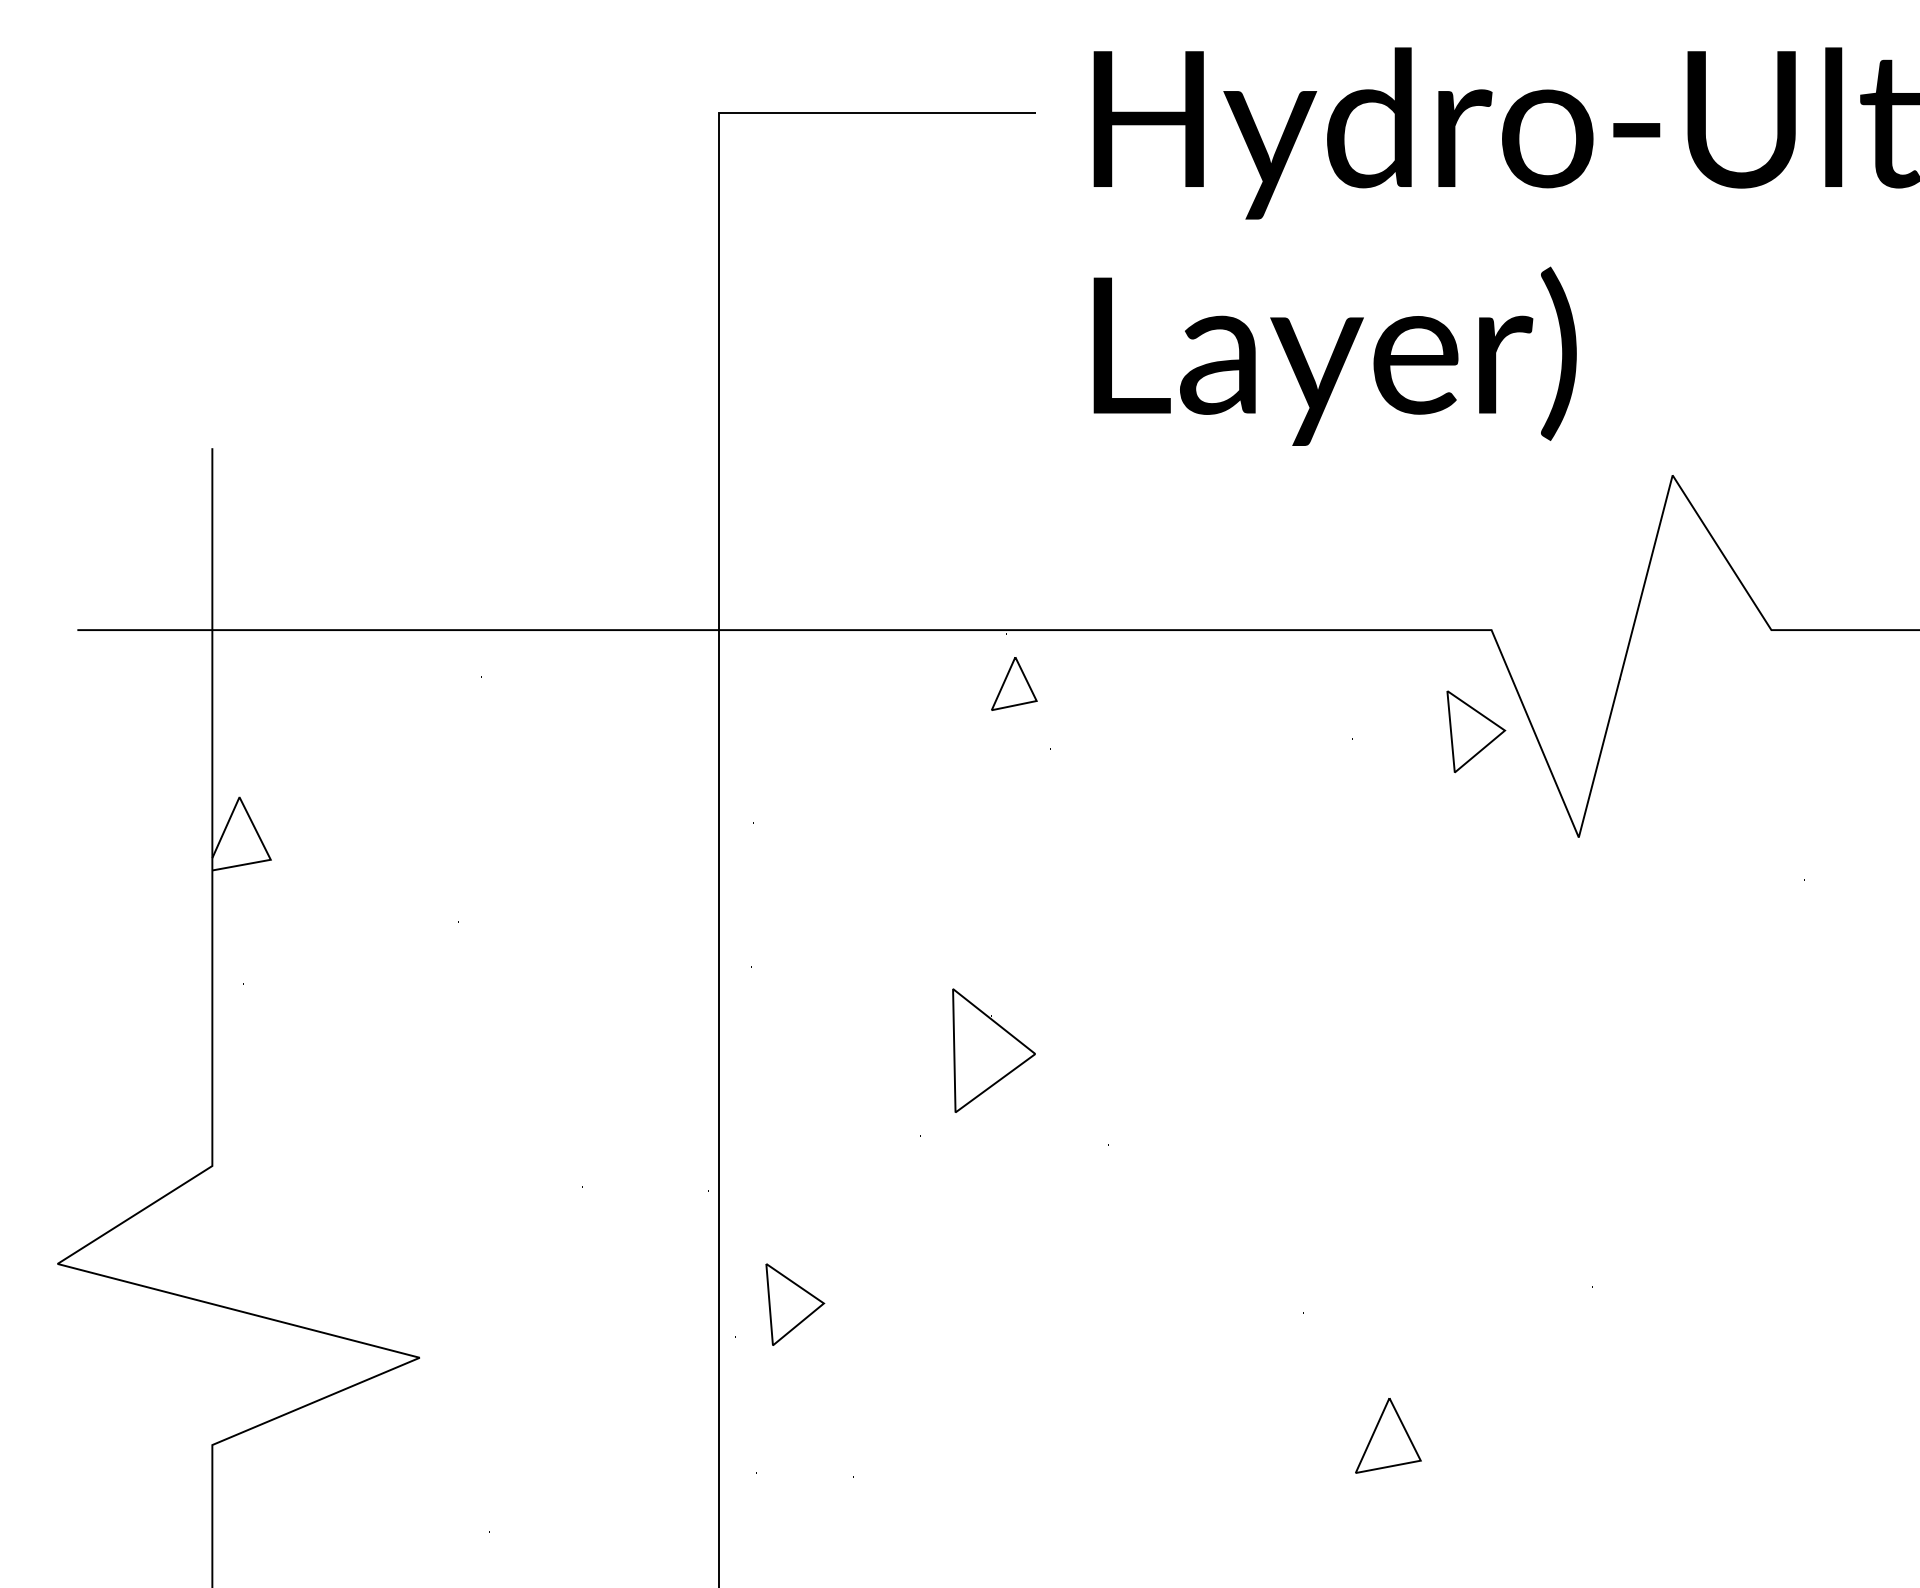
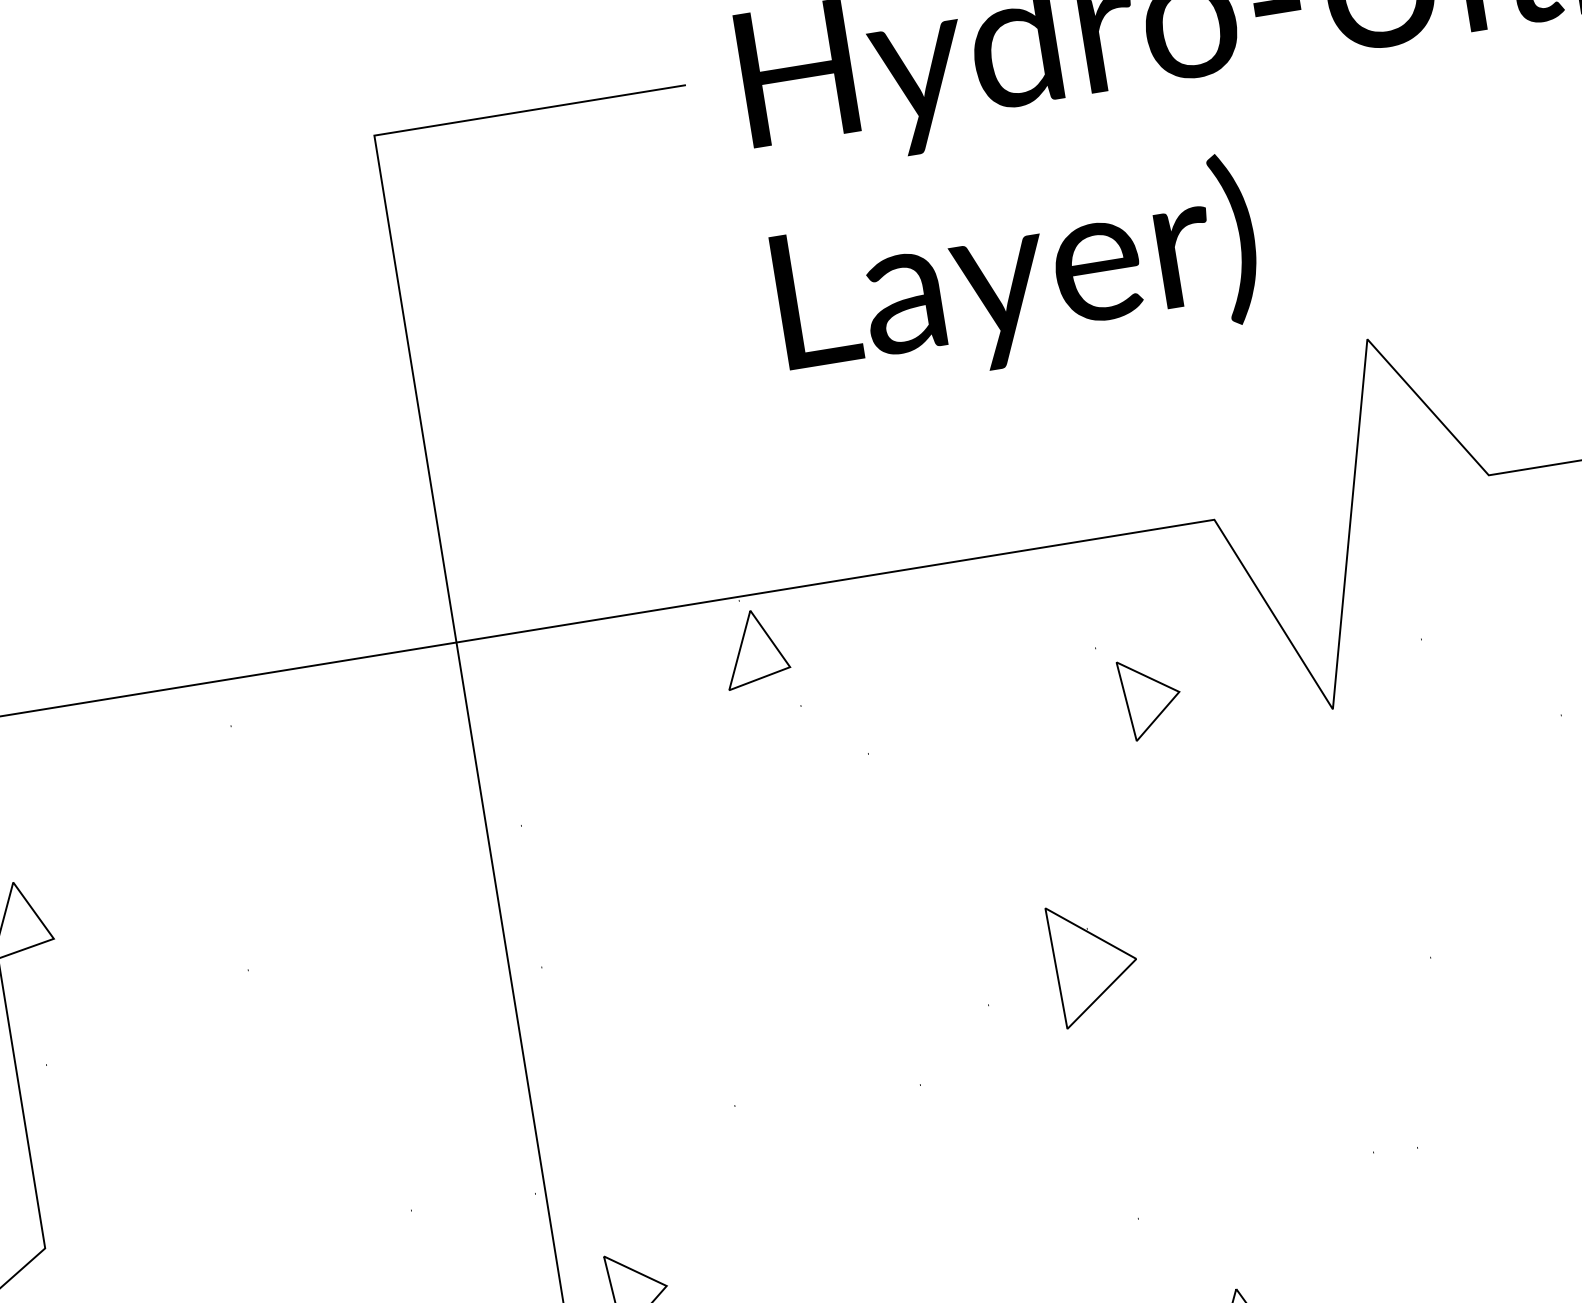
part: (1014, 683) -> (755, 647), size x1.43
part: (1476, 731) -> (1151, 697), moved
part: (993, 1050) -> (1094, 962), moved

